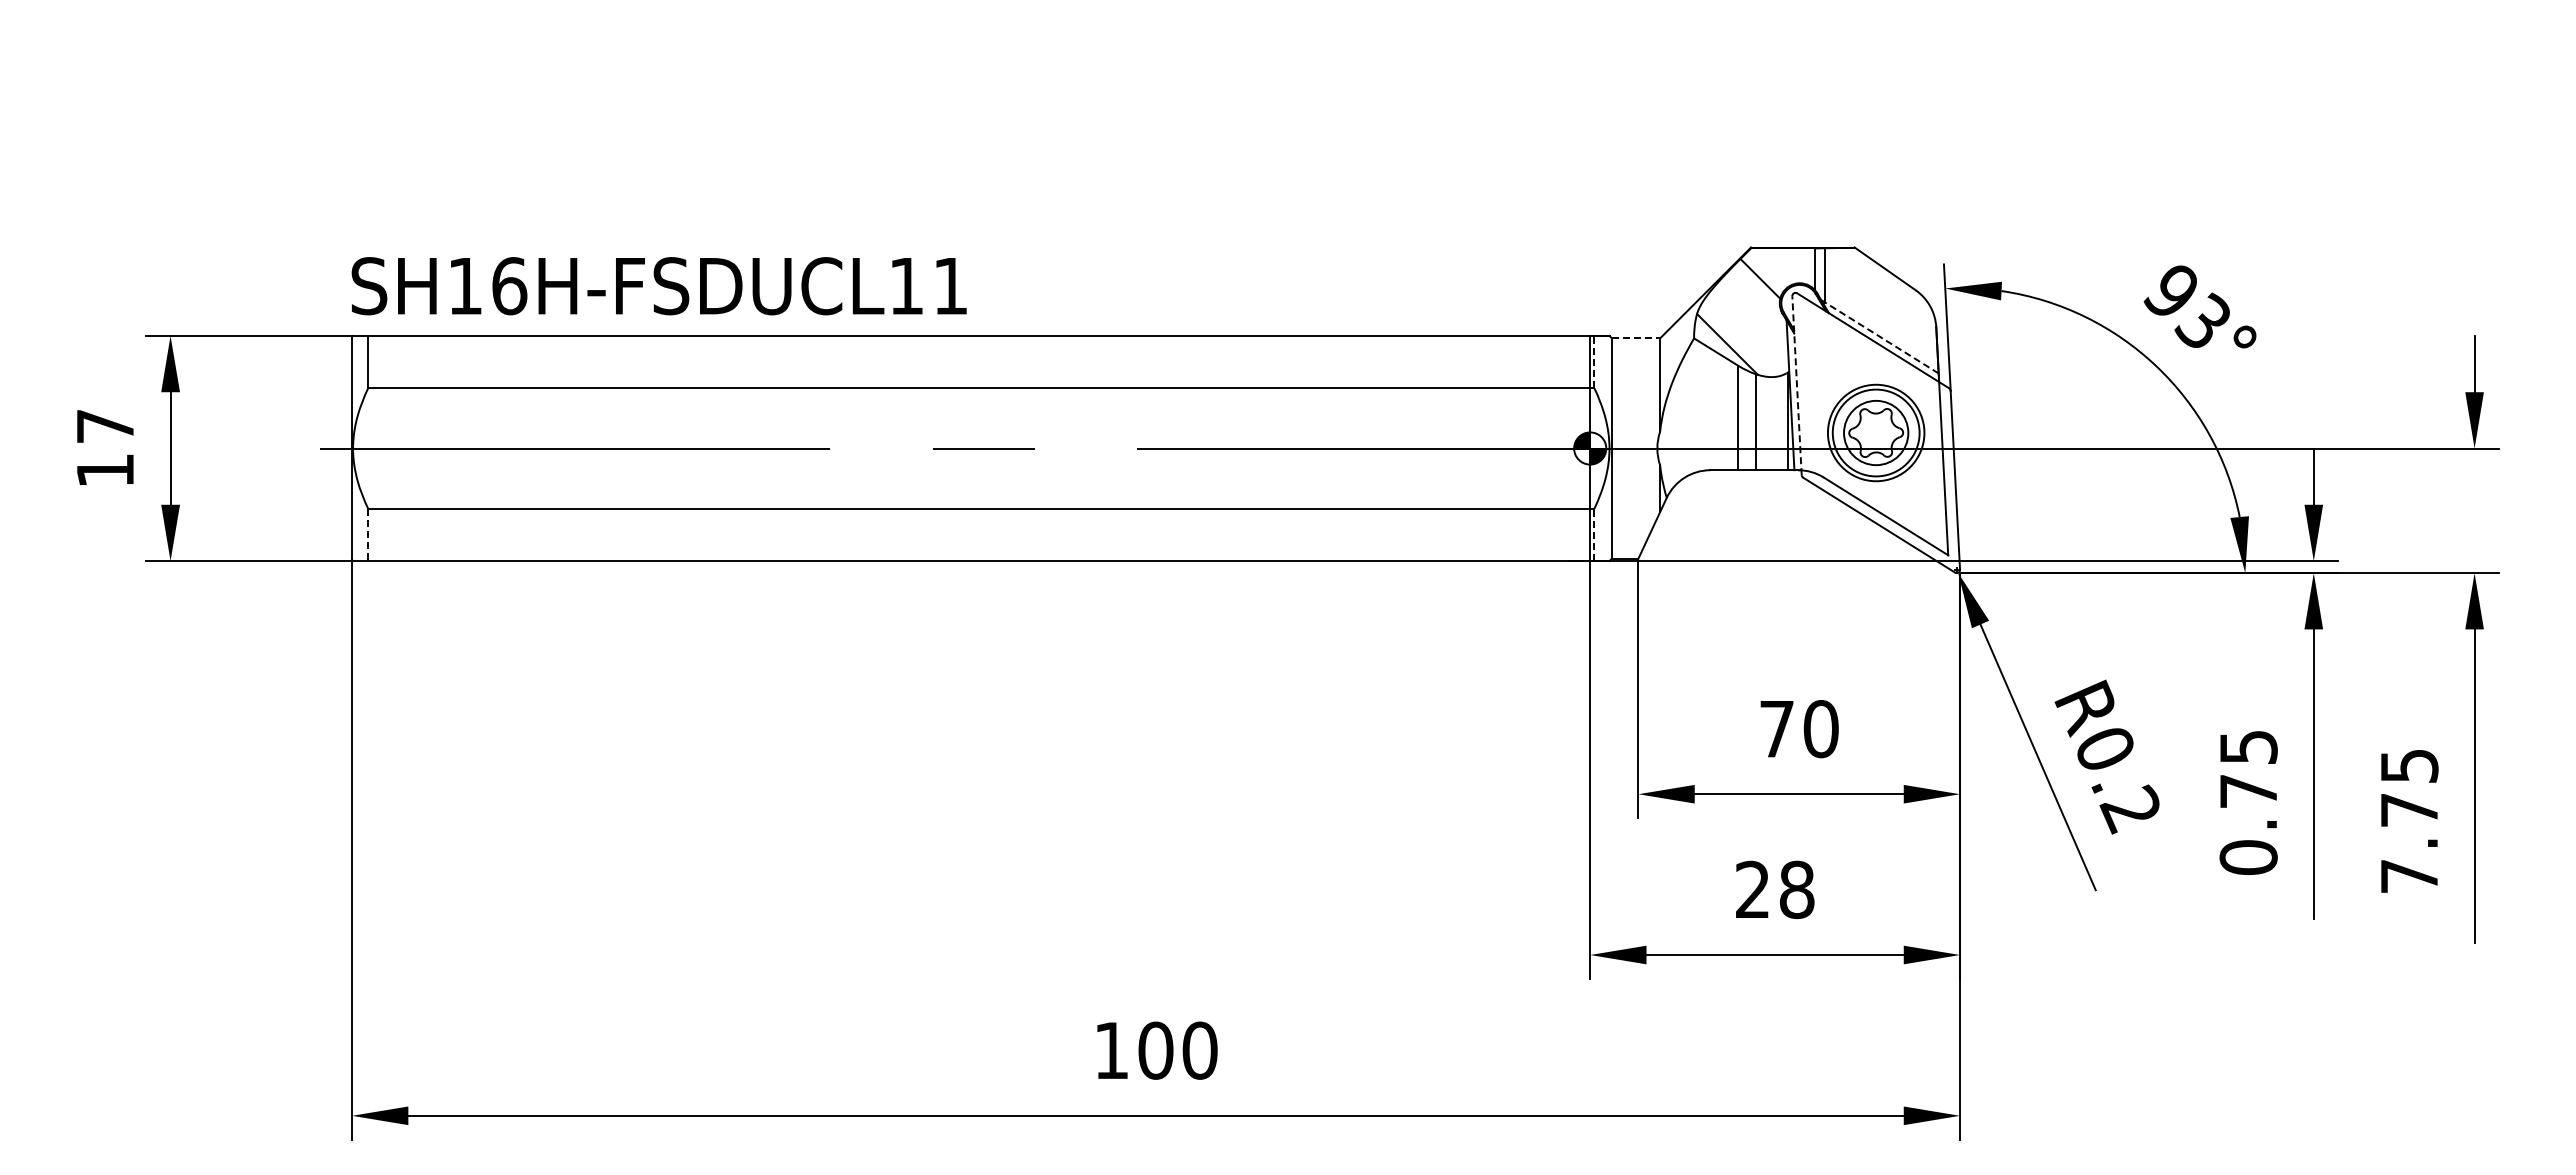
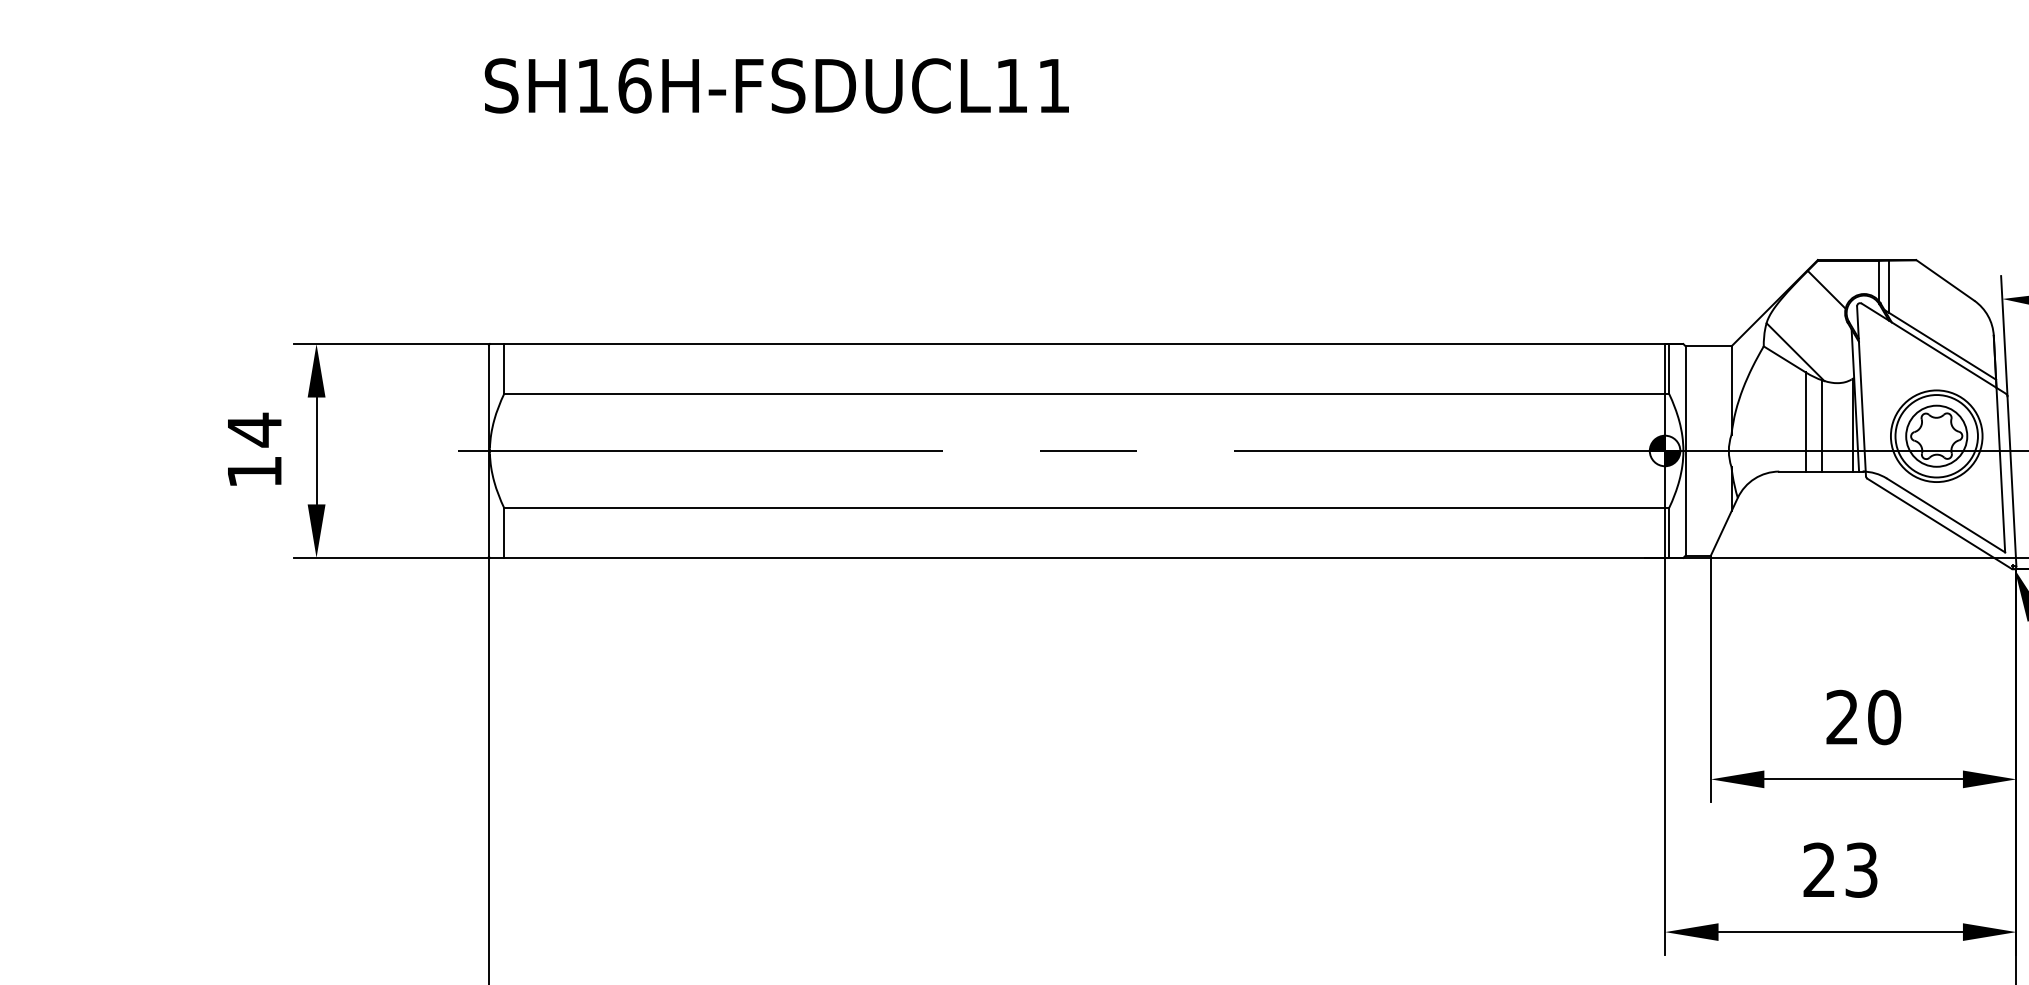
text: (658, 286) -> (776, 86), moved
line: (1879, 336) -> (1939, 344), dashed -> solid
line: (1636, 338) -> (1709, 346), dashed -> solid
line: (1594, 361) -> (1669, 368), dashed -> solid
line: (1797, 385) -> (1861, 391), dashed -> solid
text: (105, 426) -> (254, 430), 17 -> 14
line: (1594, 534) -> (1669, 532), dashed -> solid
line: (368, 535) -> (504, 533), dashed -> solid
text: (1776, 728) -> (1842, 716), 70 -> 20
text: (1796, 889) -> (1861, 869), 28 -> 23

